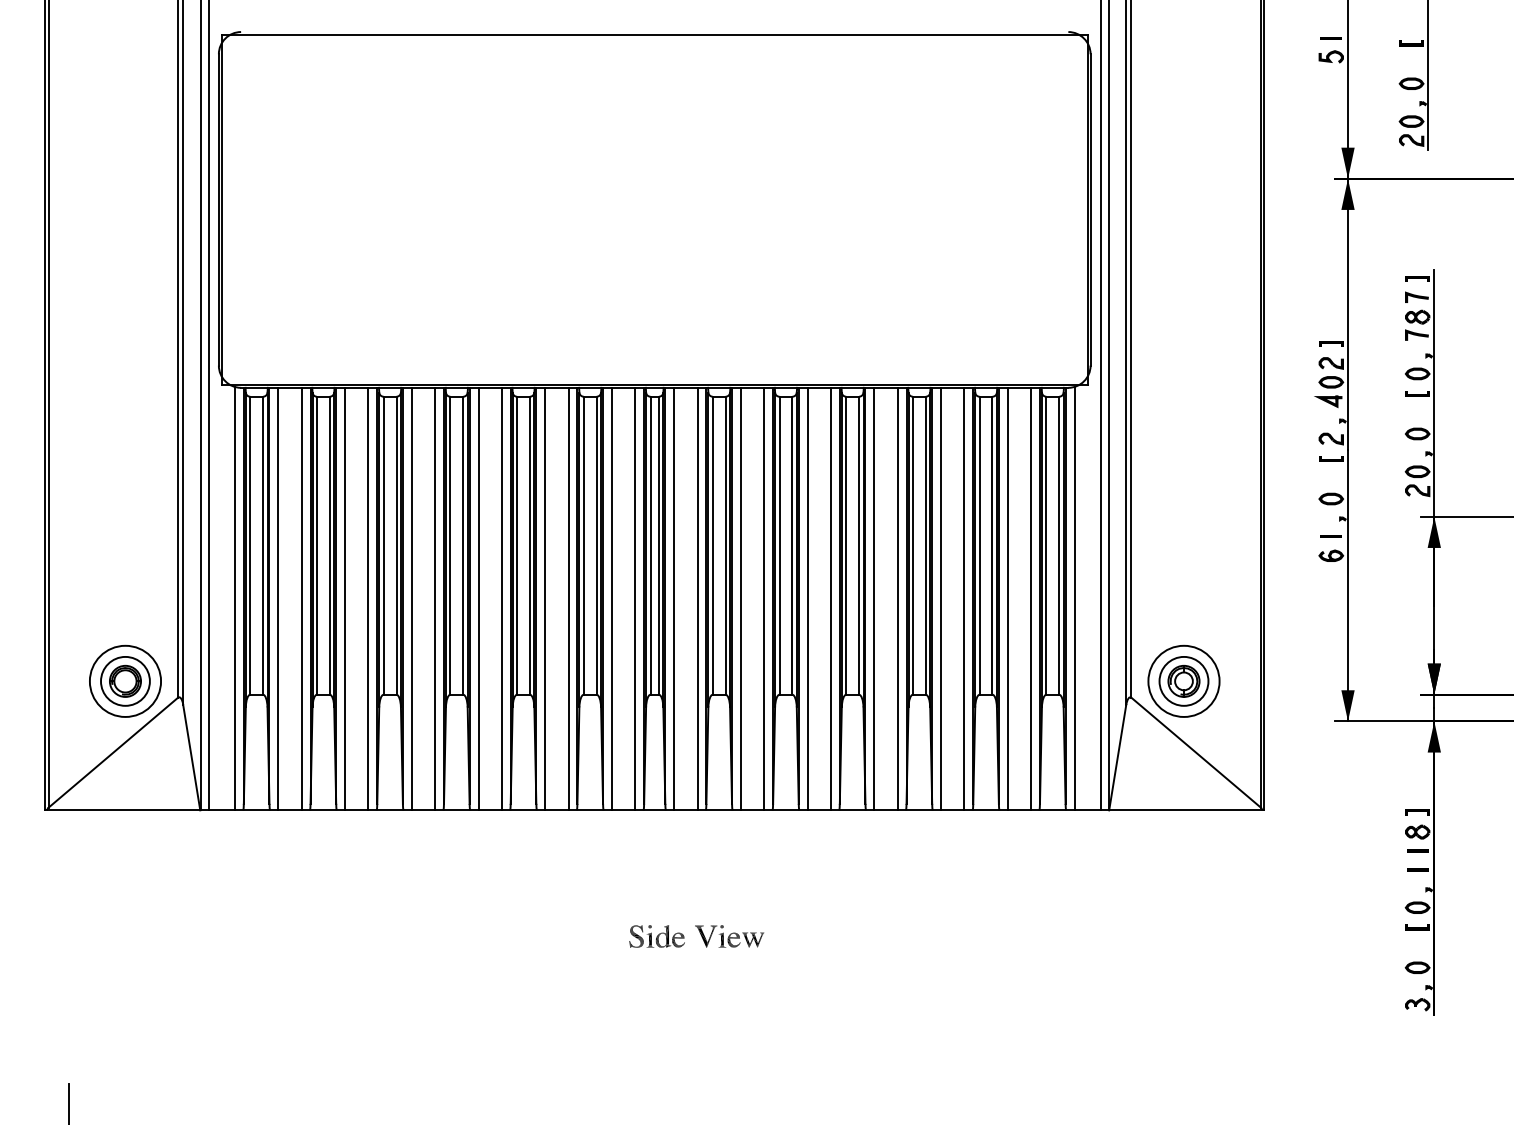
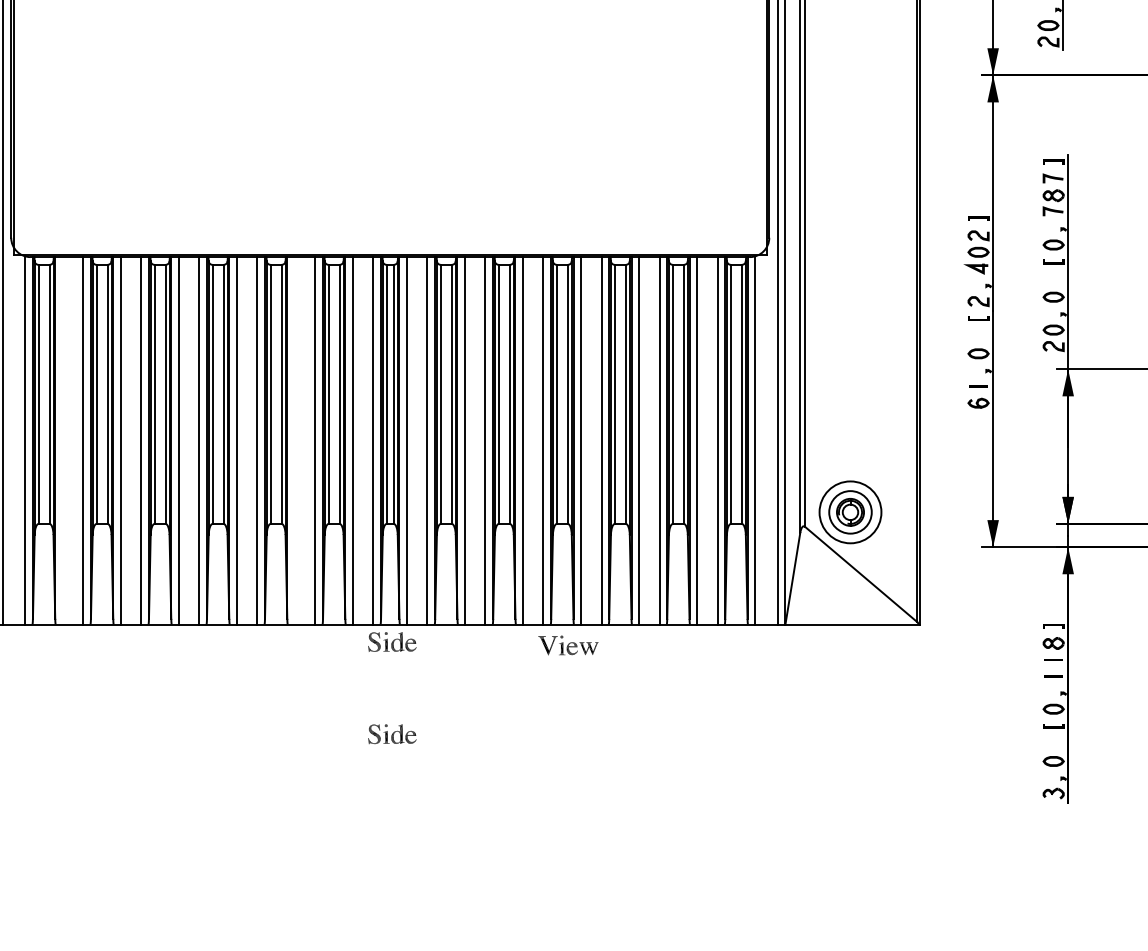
line: (278, 598) -> (63, 440), removed
line: (545, 598) -> (295, 440), removed
part: (656, 830) -> (391, 642), added
part: (729, 936) -> (568, 645), moved

